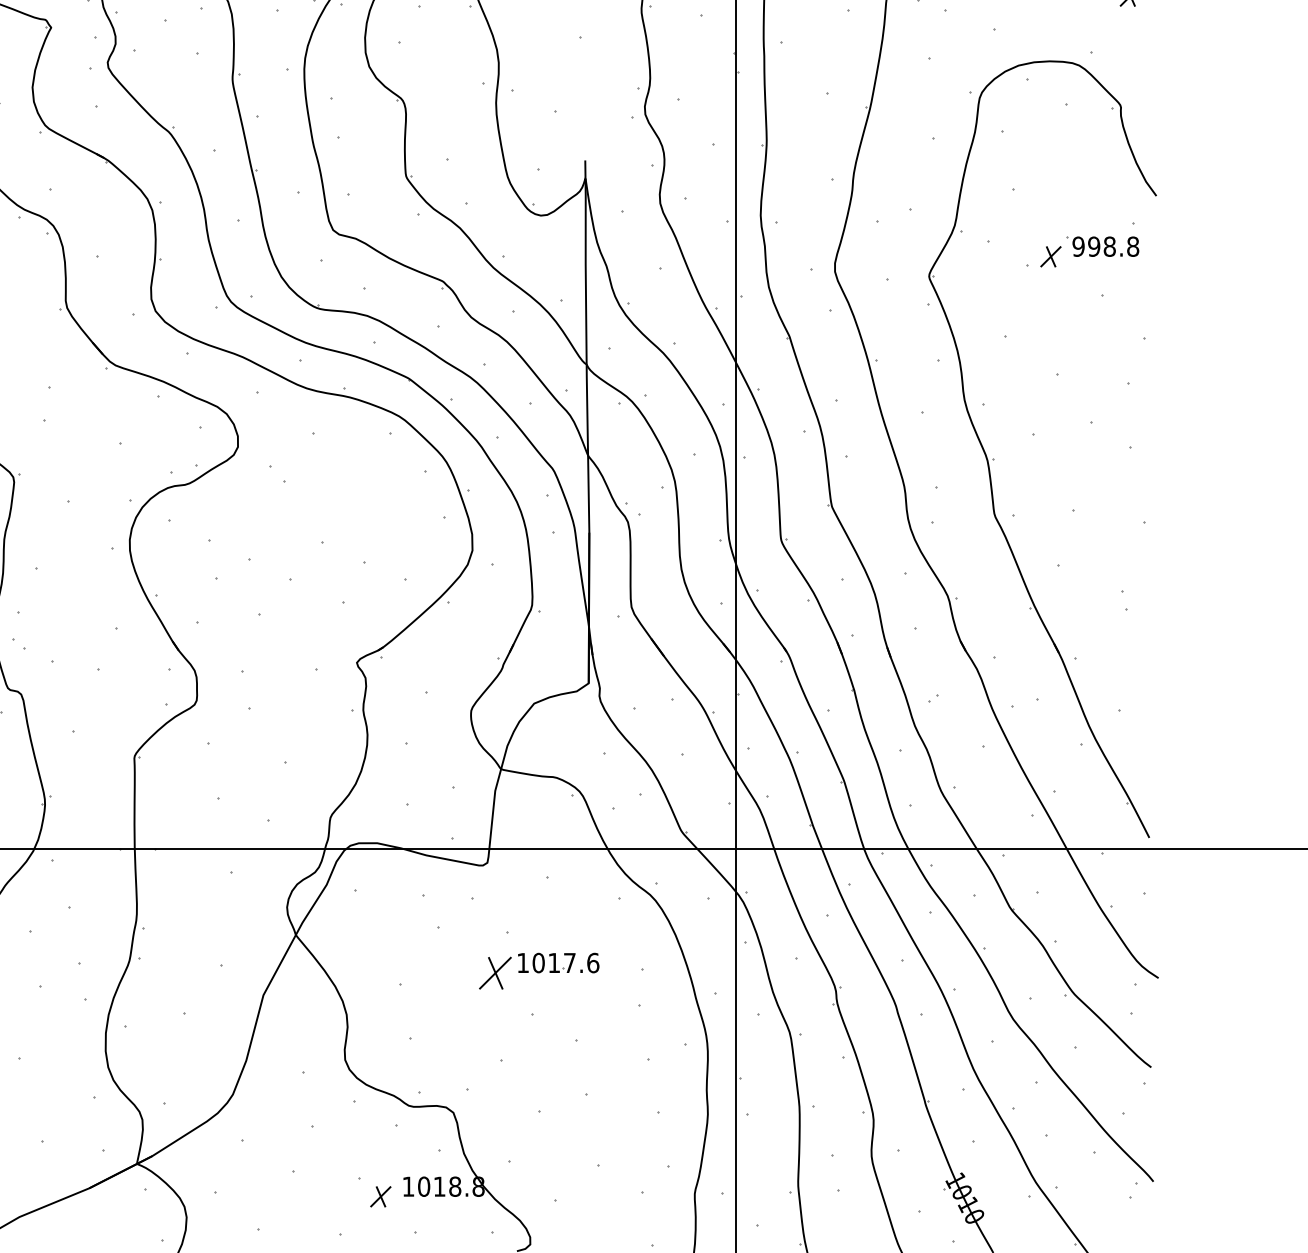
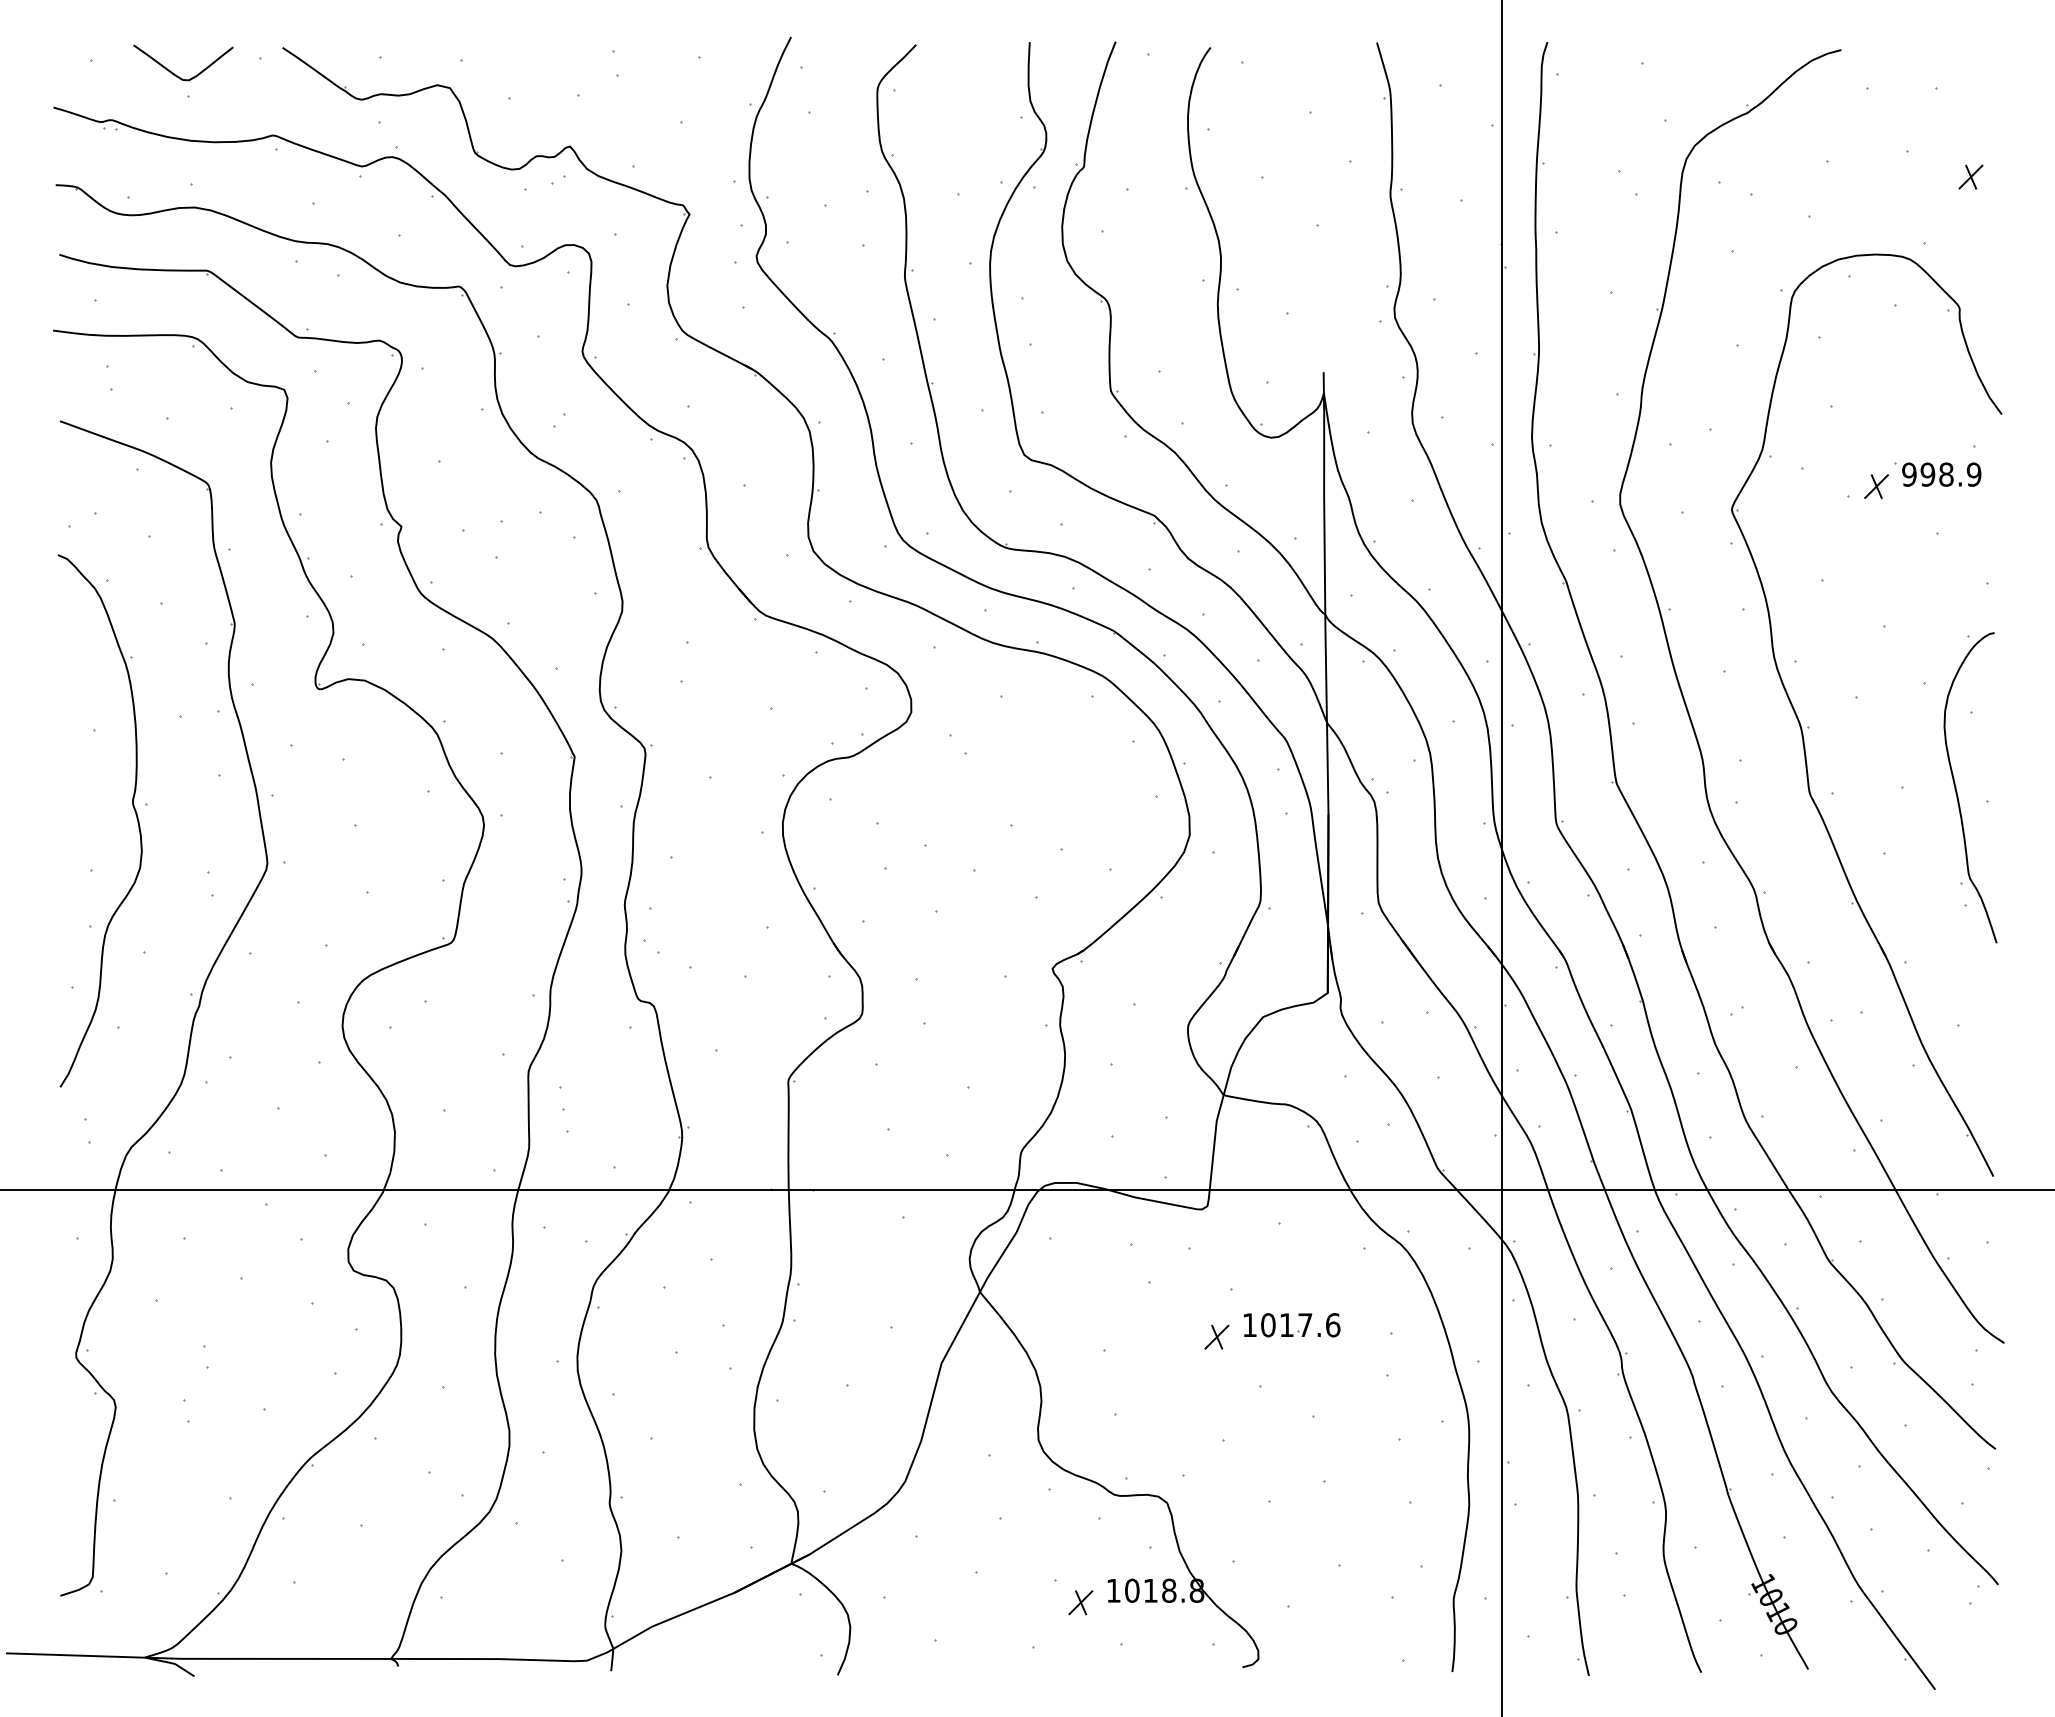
text: (1132, 246) -> (1973, 474), 998.8 -> 998.9
curve: (1119, 513) -> (1957, 791), added
part: (495, 972) -> (1216, 1336), size x0.62

